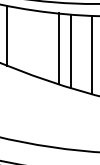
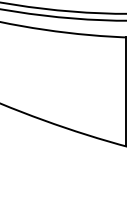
line: (7, 35) -> (8, 64), removed
line: (58, 48) -> (79, 82), removed
line: (70, 51) -> (95, 86), removed

